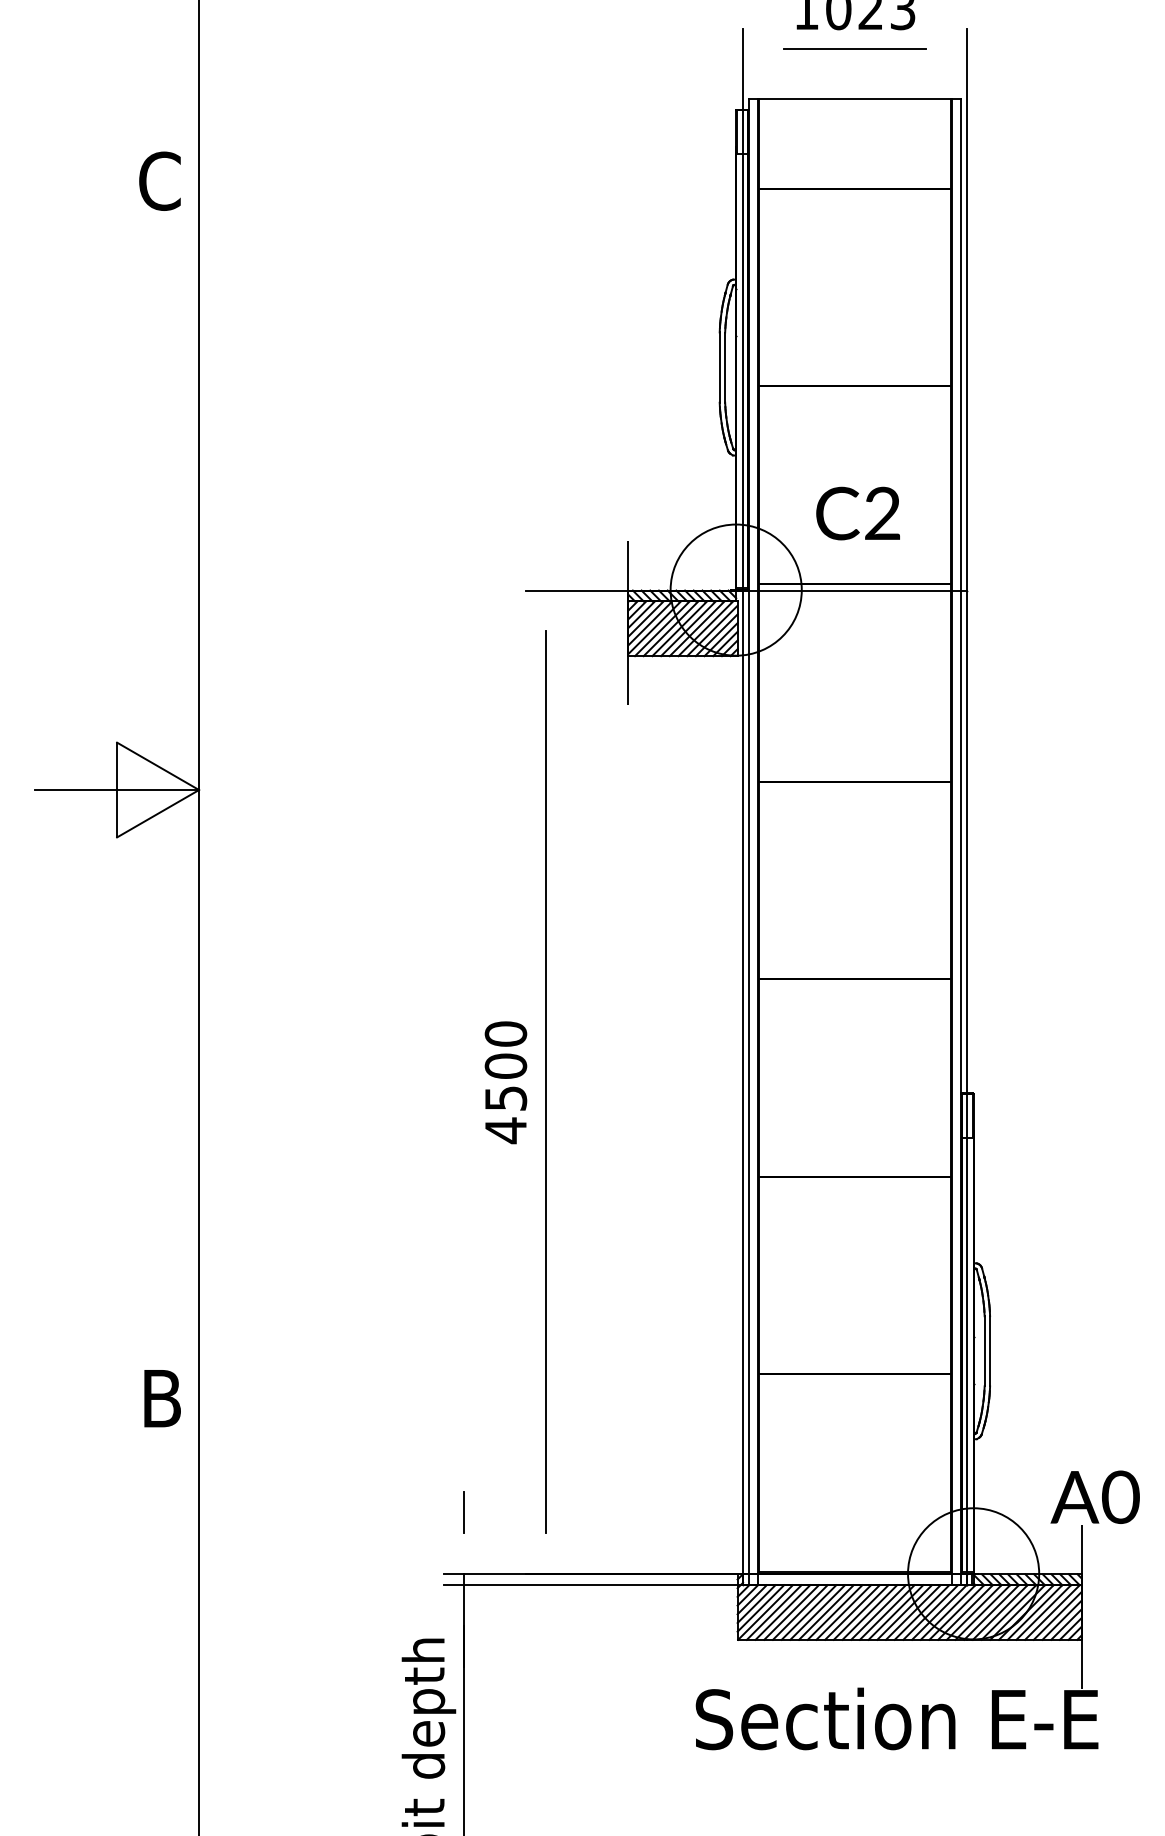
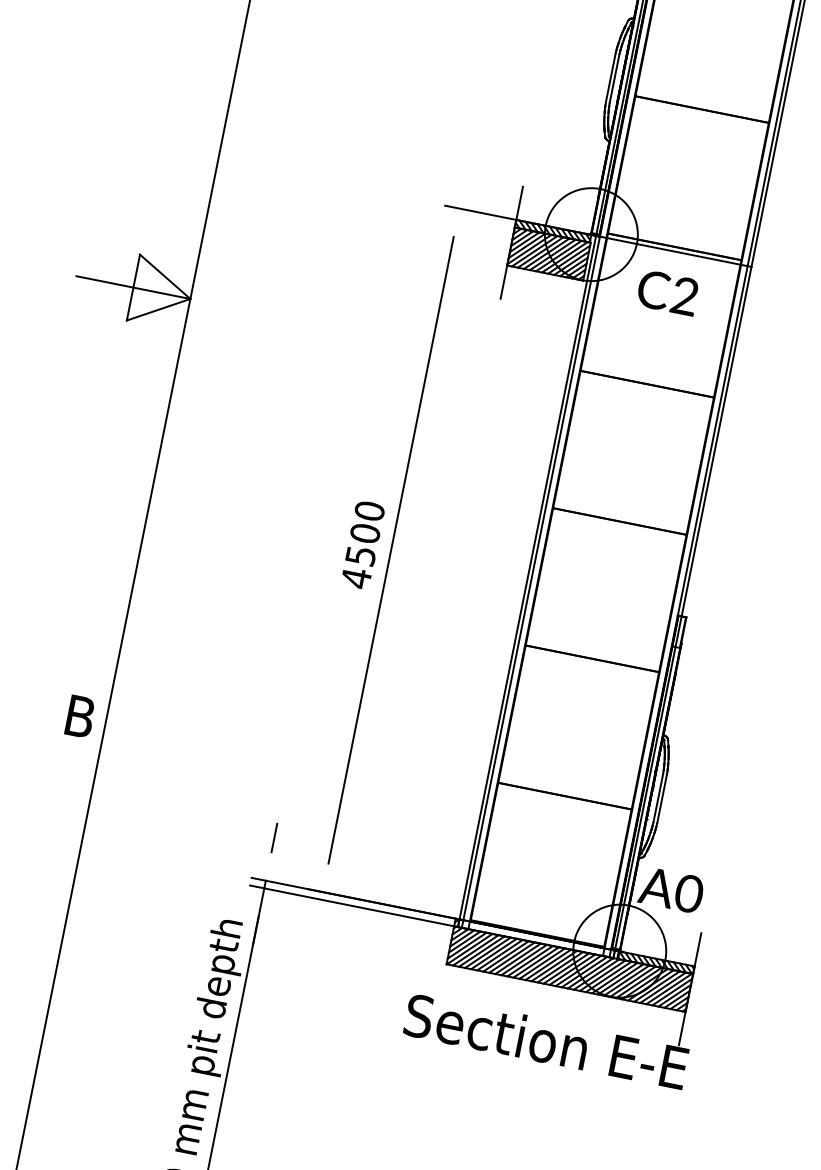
text: (857, 513) -> (667, 292), moved
text: (1094, 1496) -> (671, 889), moved

